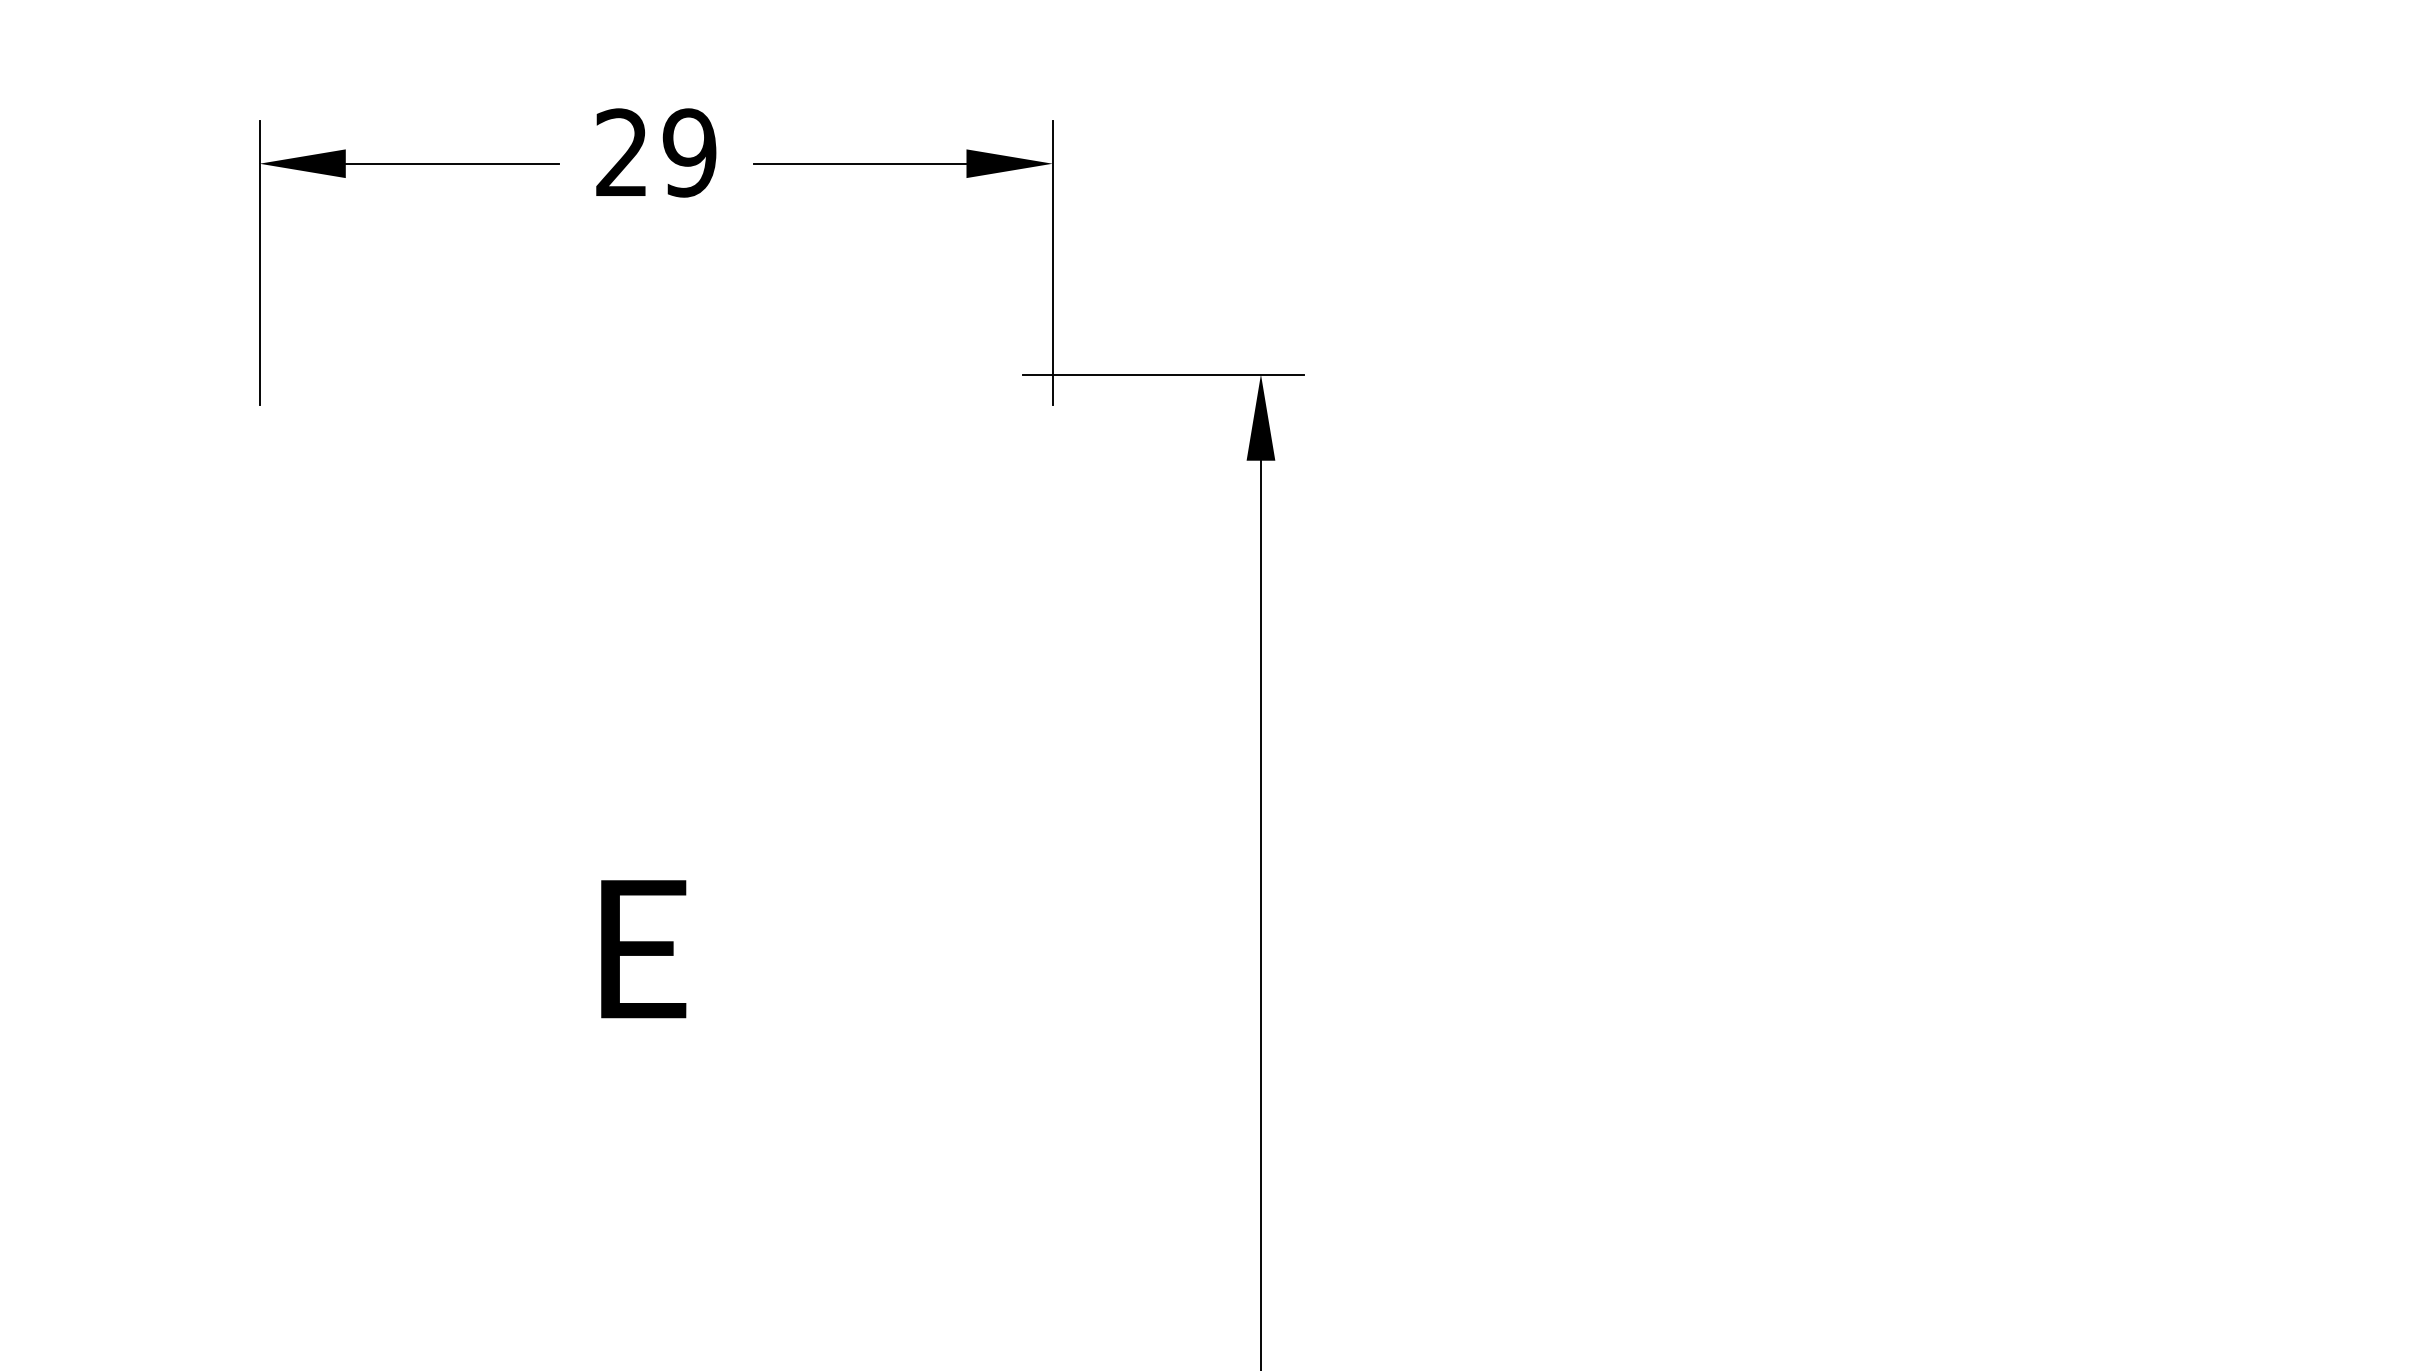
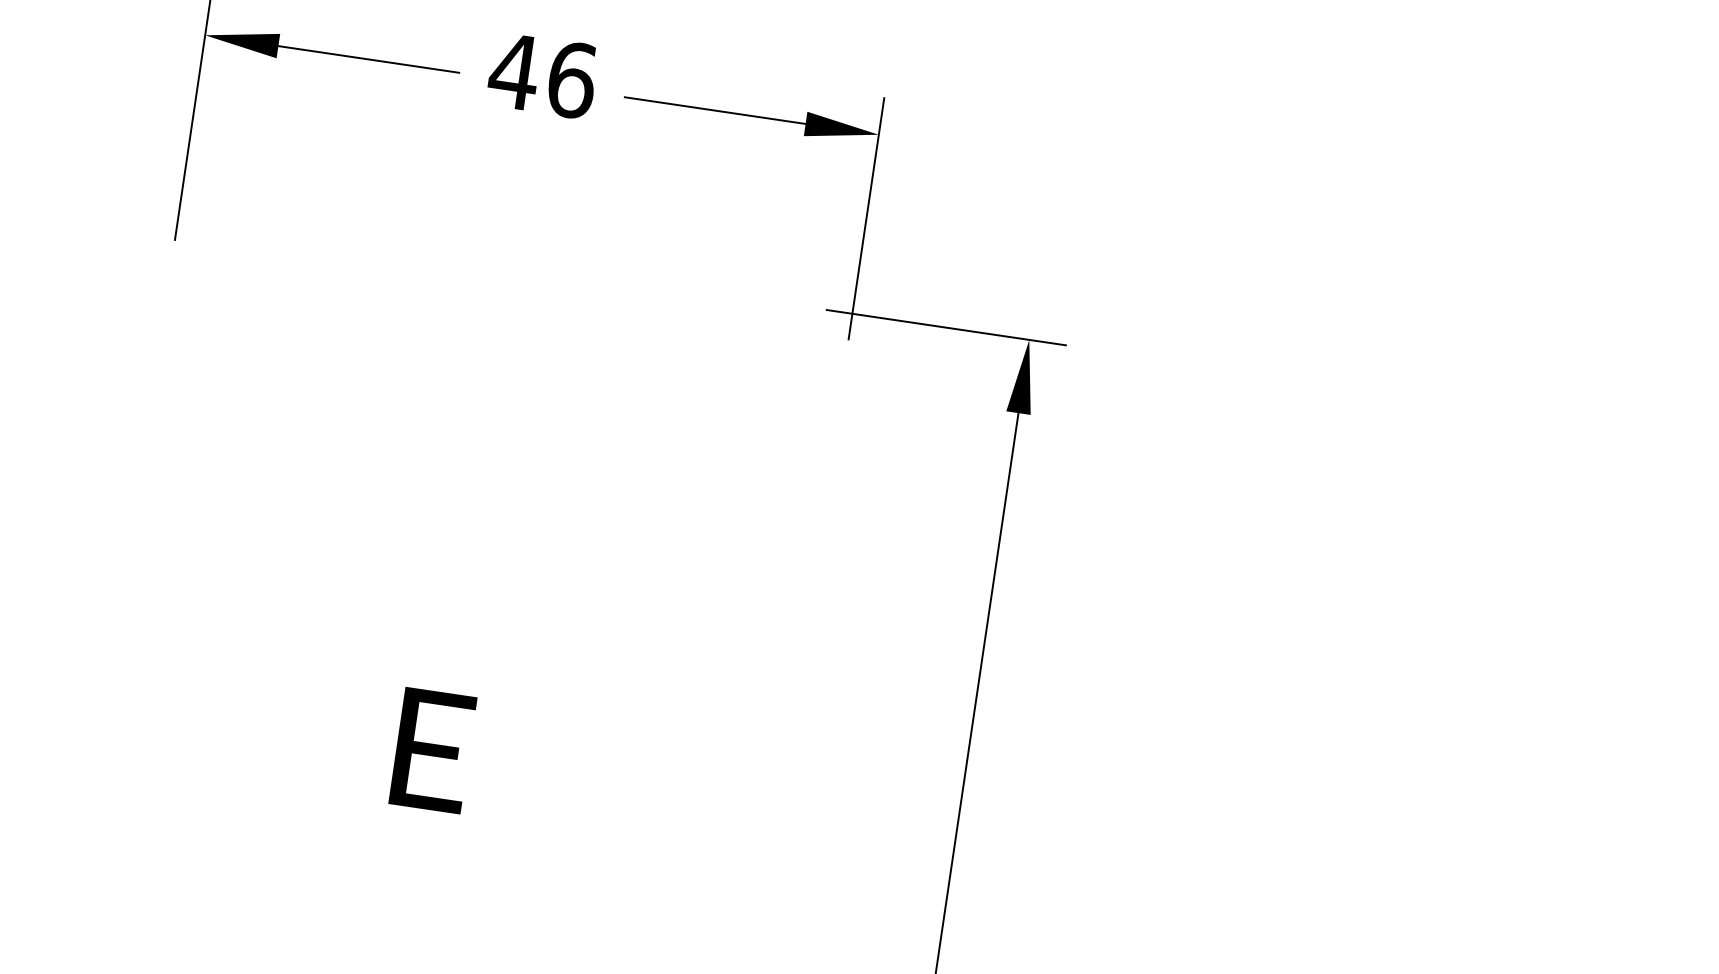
text: (655, 152) -> (542, 75), 29 -> 46

